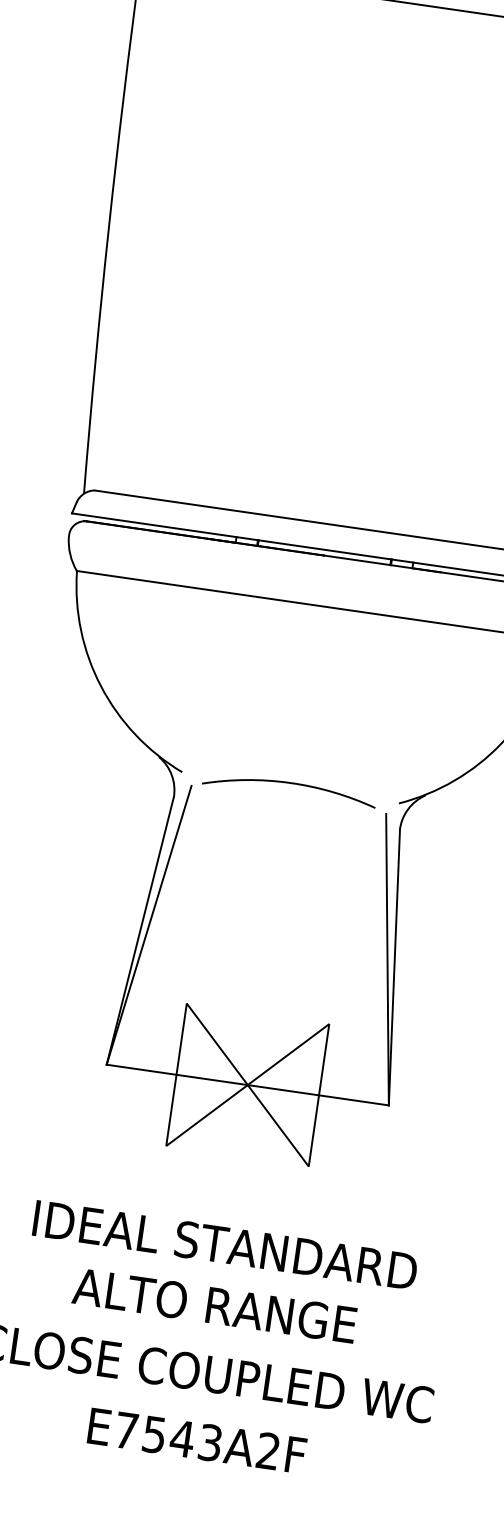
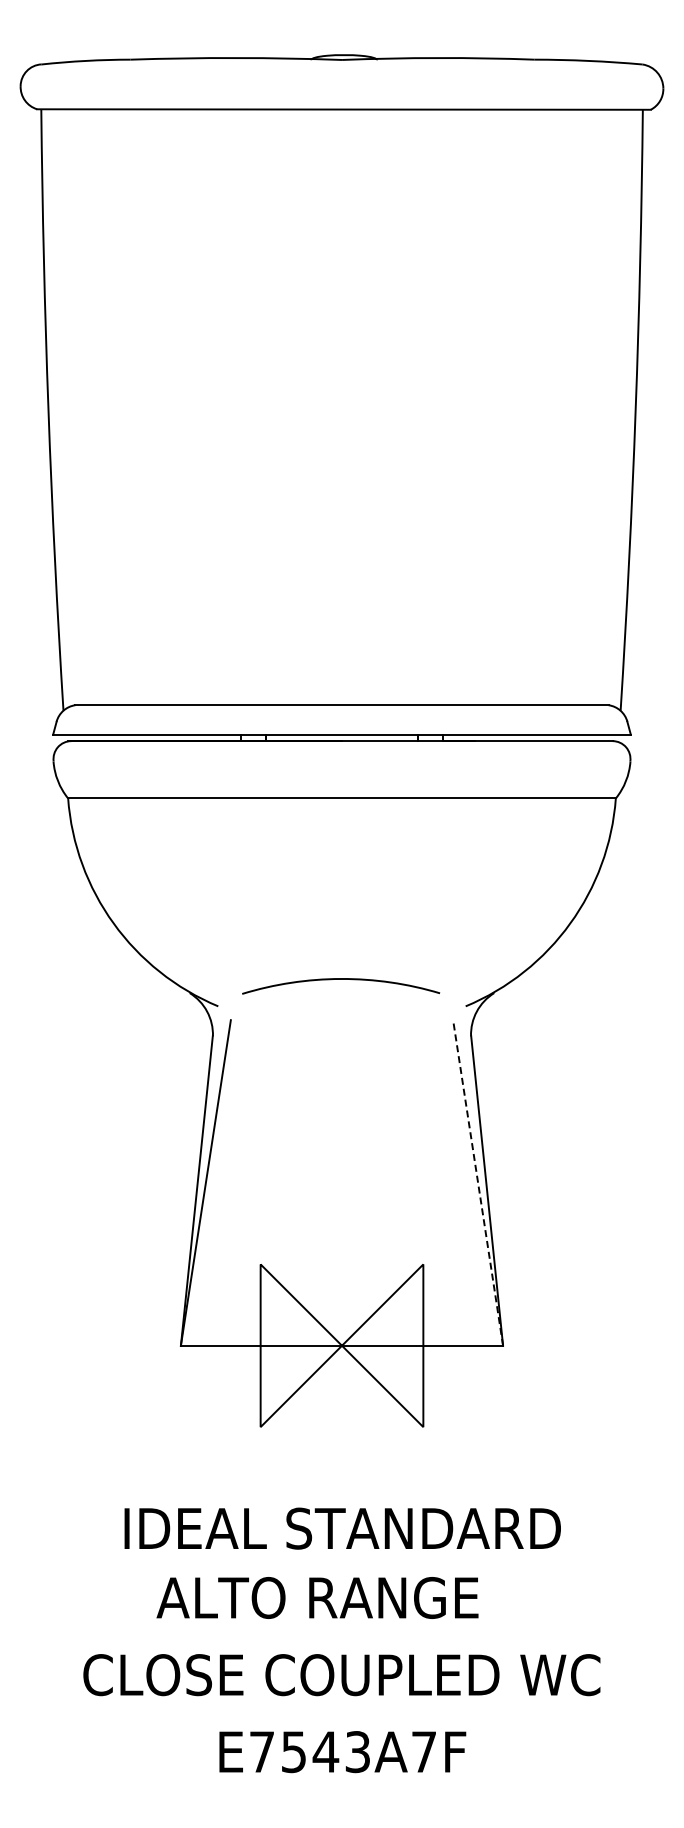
arc: (290, 783) -> (341, 979), moved
line: (387, 959) -> (478, 1182), solid -> dashed
text: (214, 1305) -> (317, 1597), moved
text: (267, 1450) -> (423, 1751), E7543A2F -> E7543A7F

